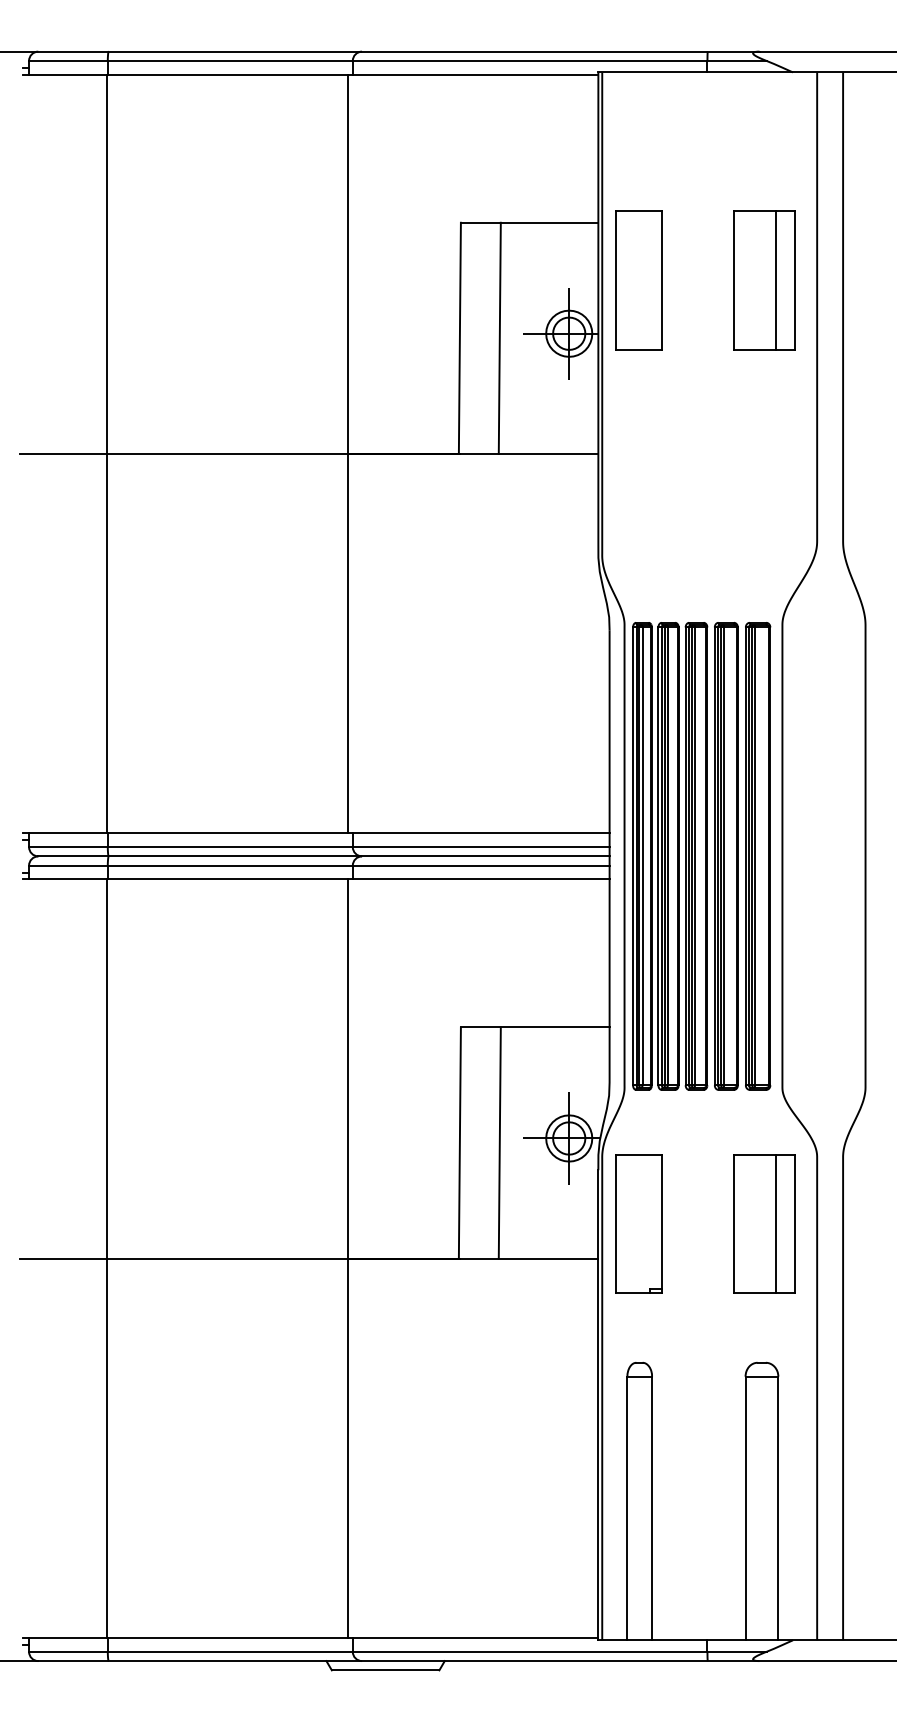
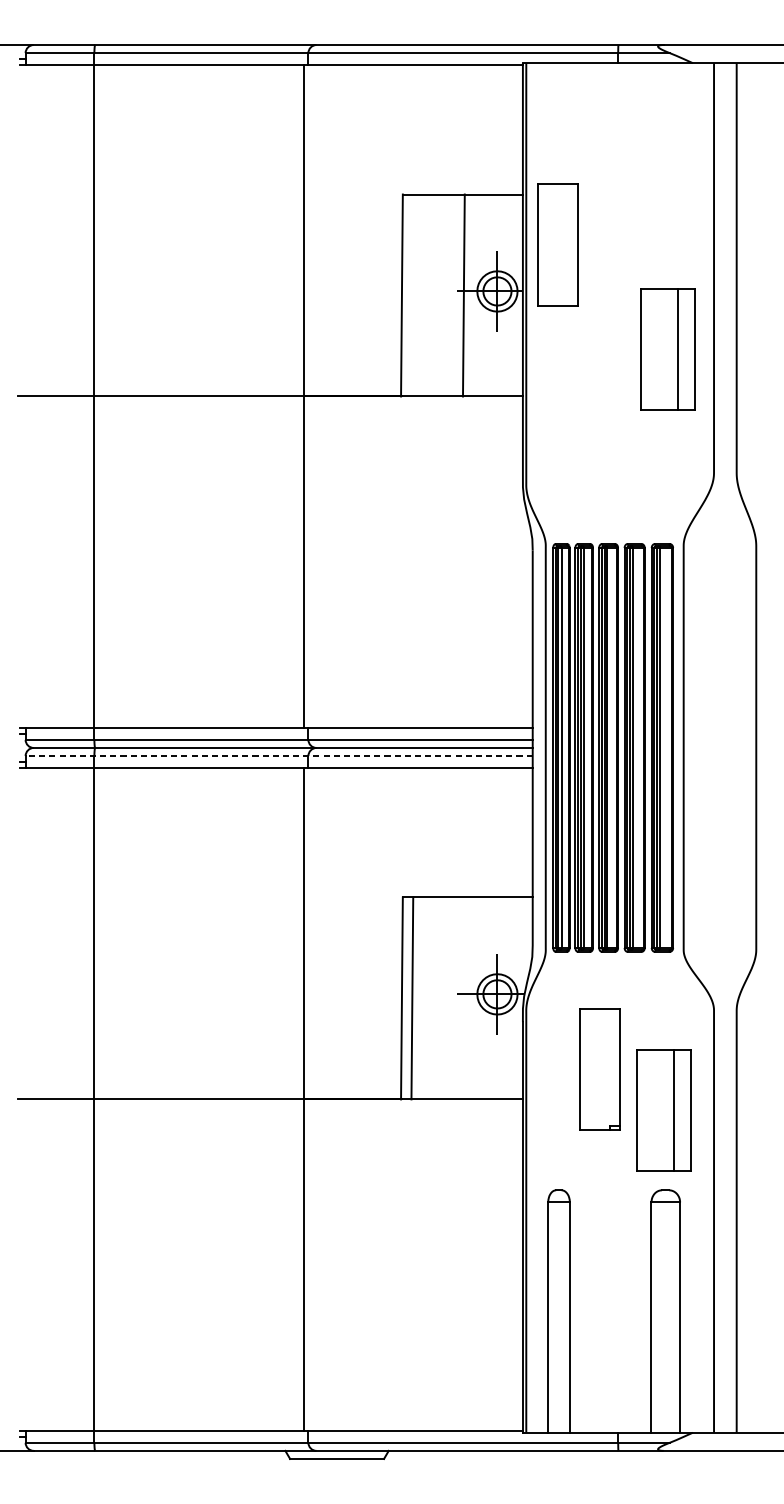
part: (764, 280) -> (668, 349), moved
line: (499, 338) -> (463, 295), moved
line: (318, 865) -> (278, 755), solid -> dashed
line: (499, 1142) -> (412, 997), moved
part: (638, 1223) -> (599, 1068), moved
part: (764, 1223) -> (663, 1109), moved

